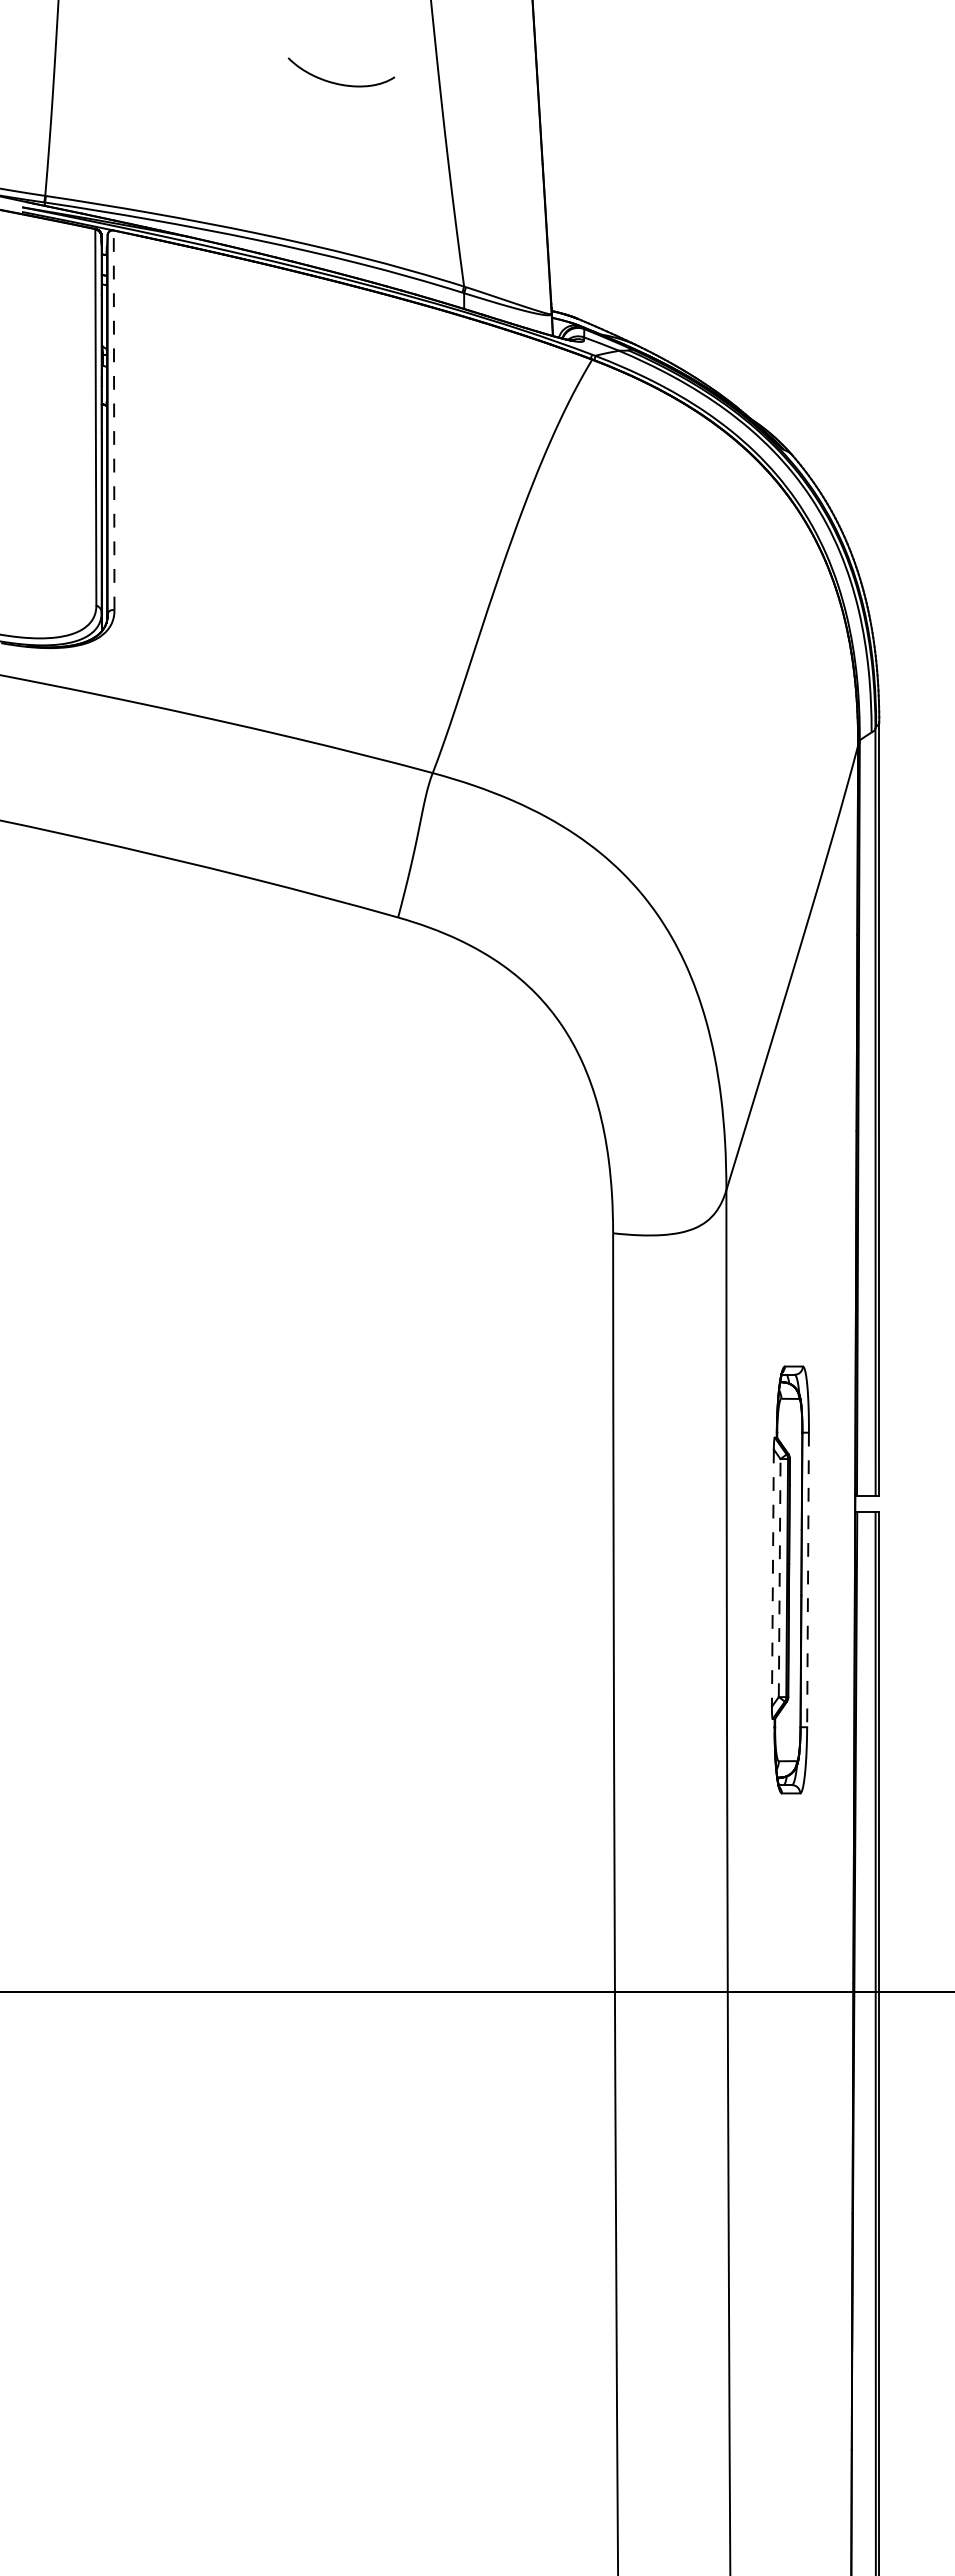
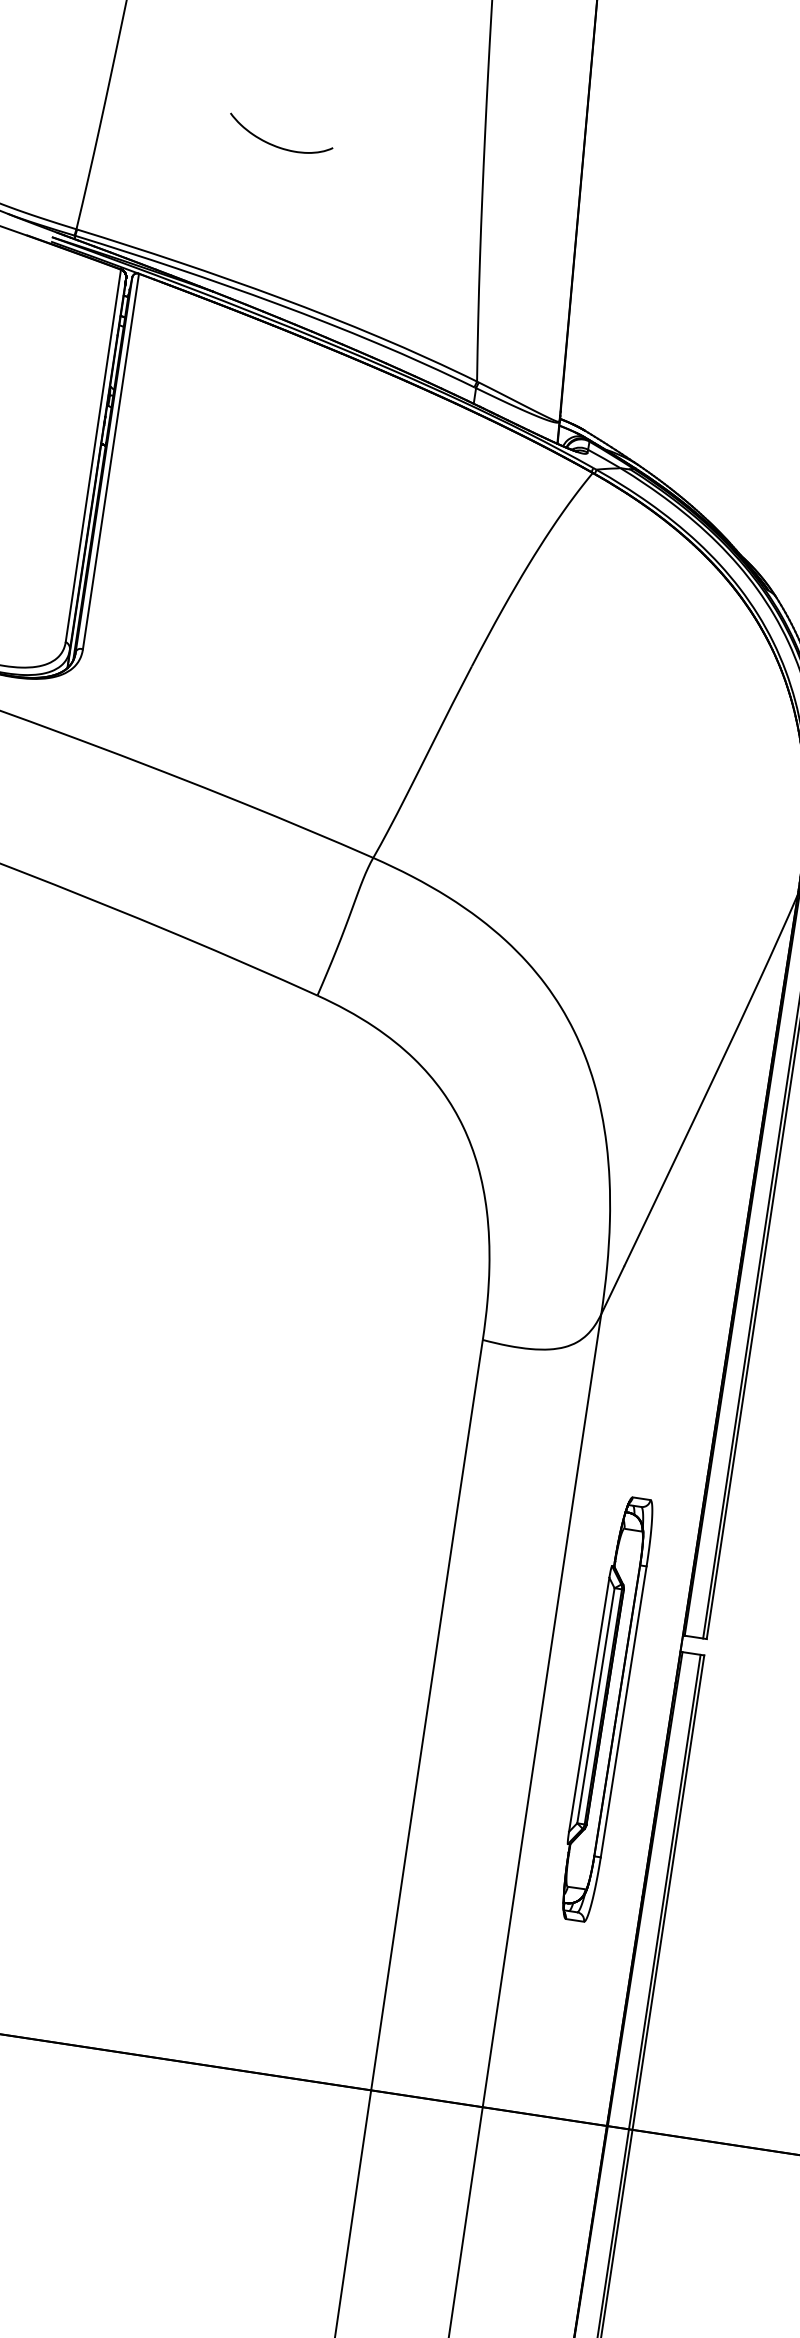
curve: (341, 83) -> (279, 146), moved
line: (114, 420) -> (111, 461), dashed -> solid
line: (779, 1577) -> (595, 1705), dashed -> solid
line: (772, 1578) -> (588, 1705), dashed -> solid
line: (808, 1580) -> (624, 1712), dashed -> solid

